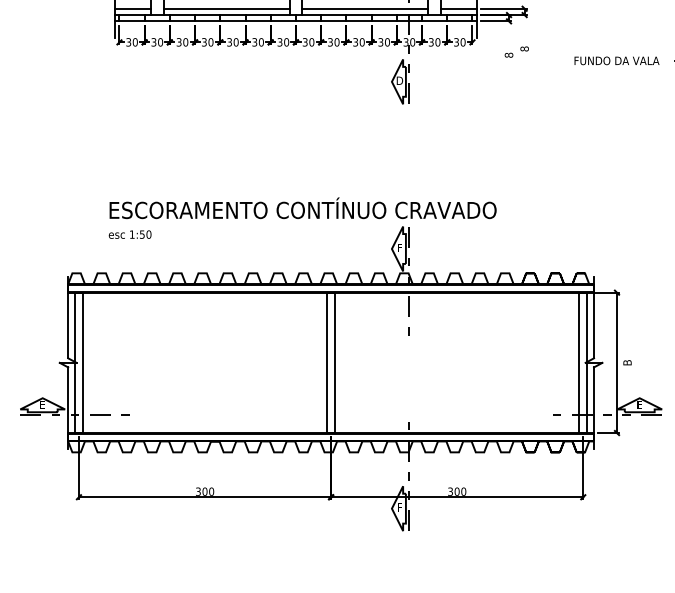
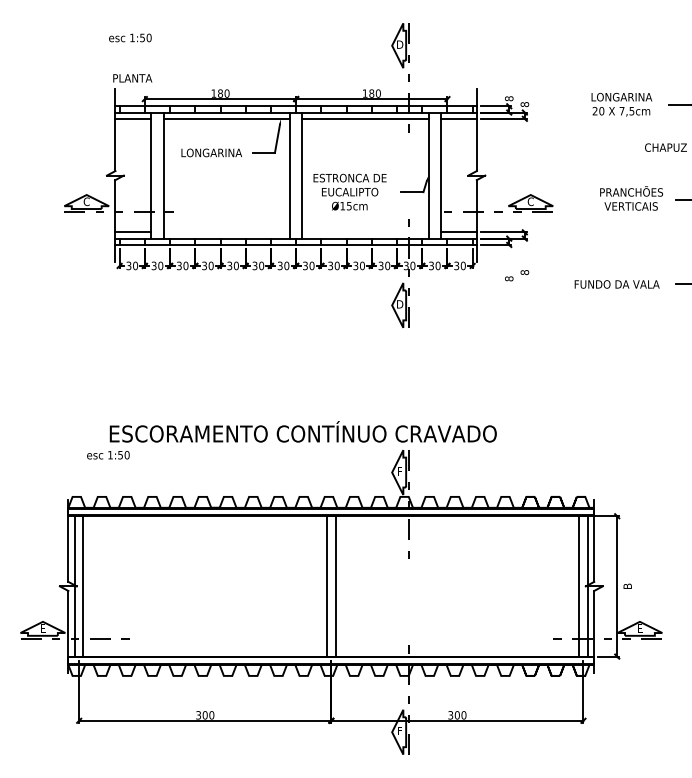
line: (226, 8) -> (226, 232), removed
line: (365, 8) -> (365, 232), removed
text: (130, 234) -> (108, 455), moved

